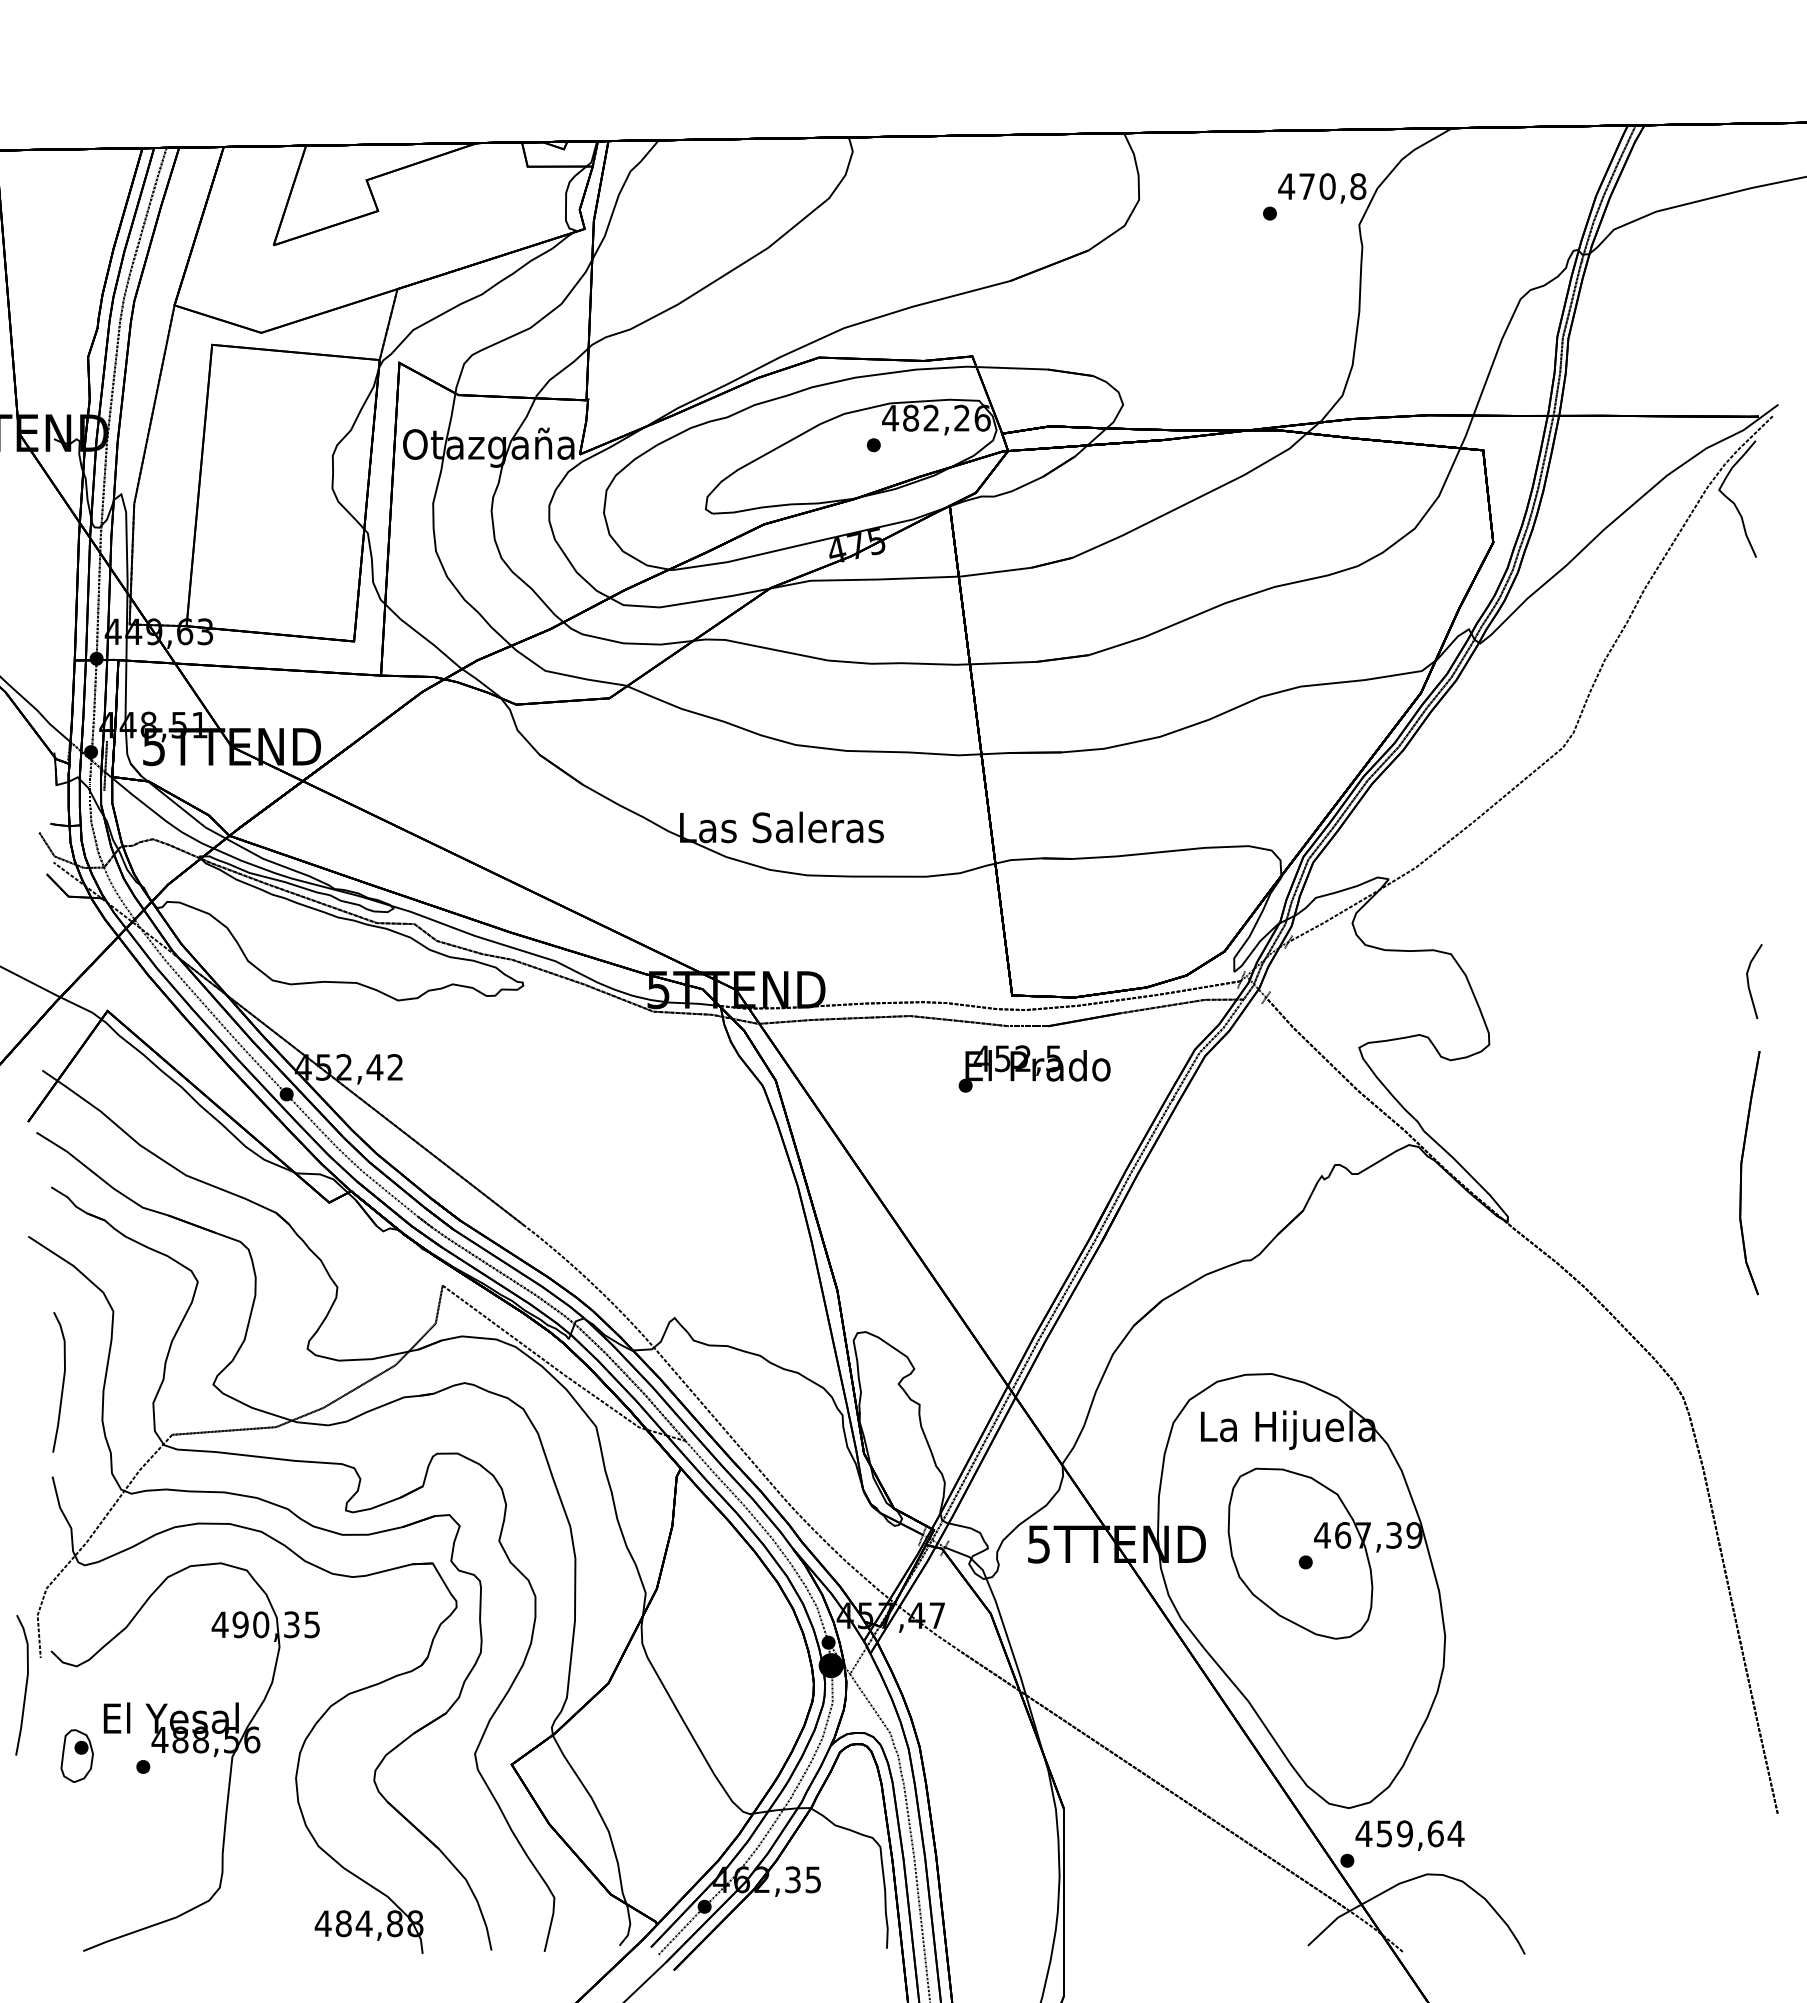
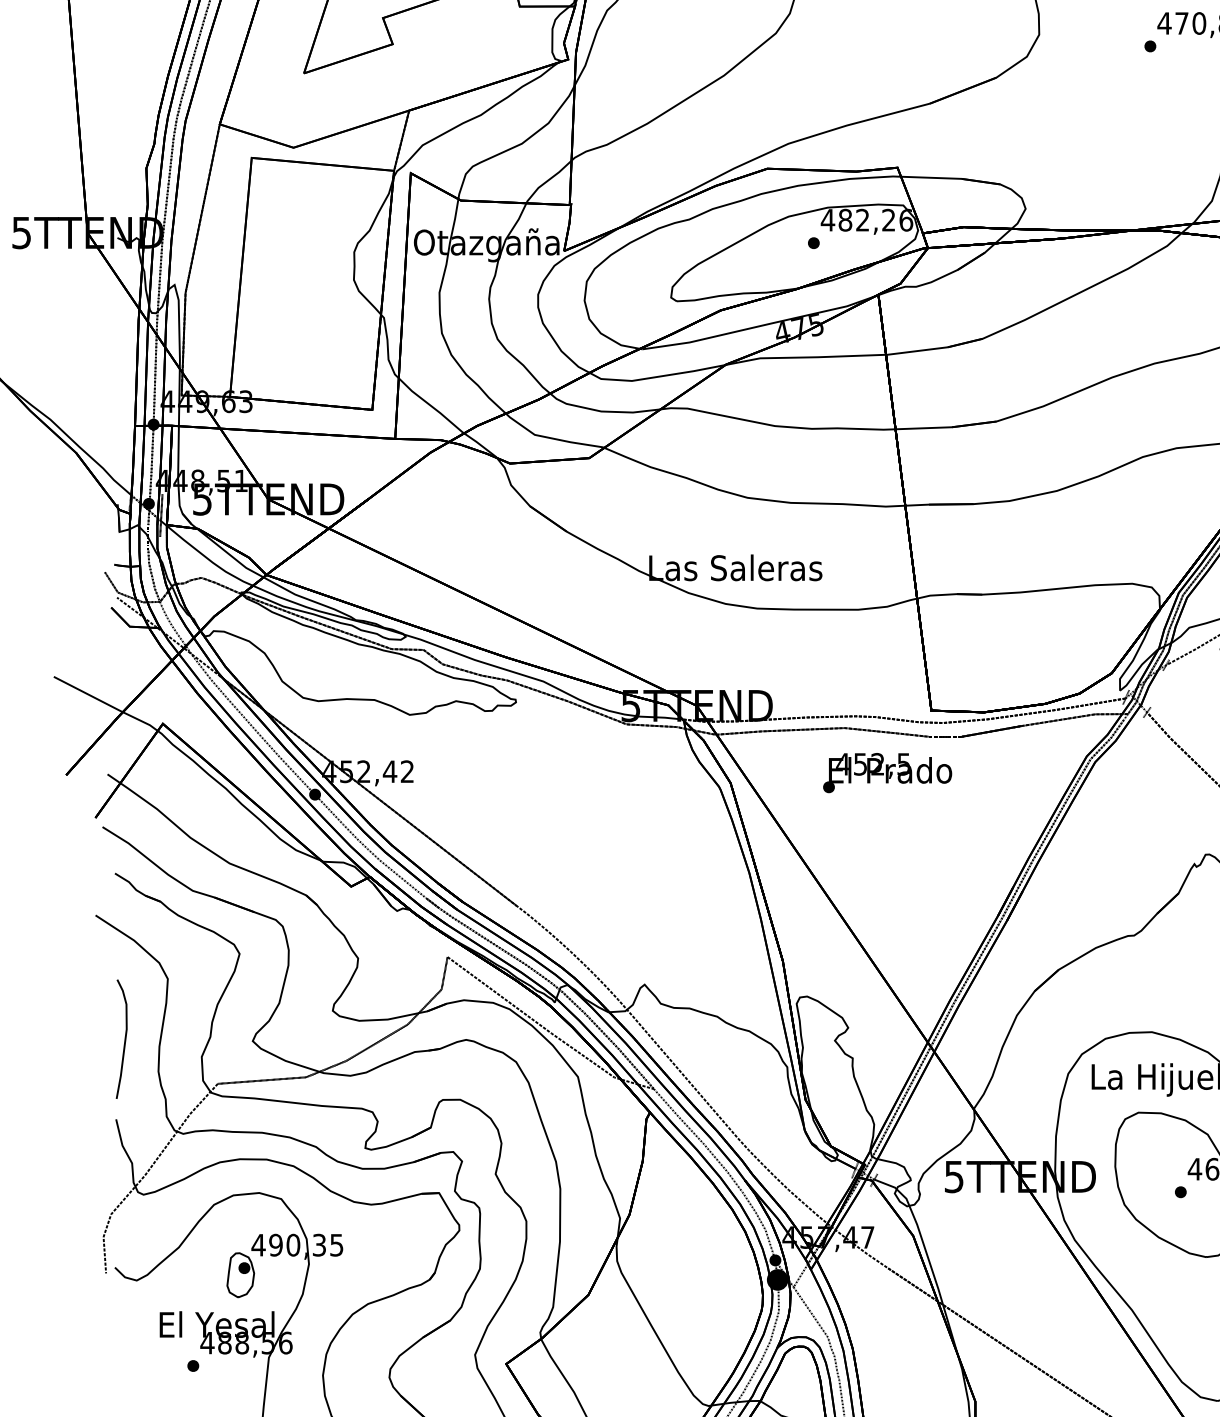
text: (1034, 1068) -> (887, 772), moved
curve: (25, 1685) -> (93, 1296), removed
part: (76, 1755) -> (240, 1274), moved

